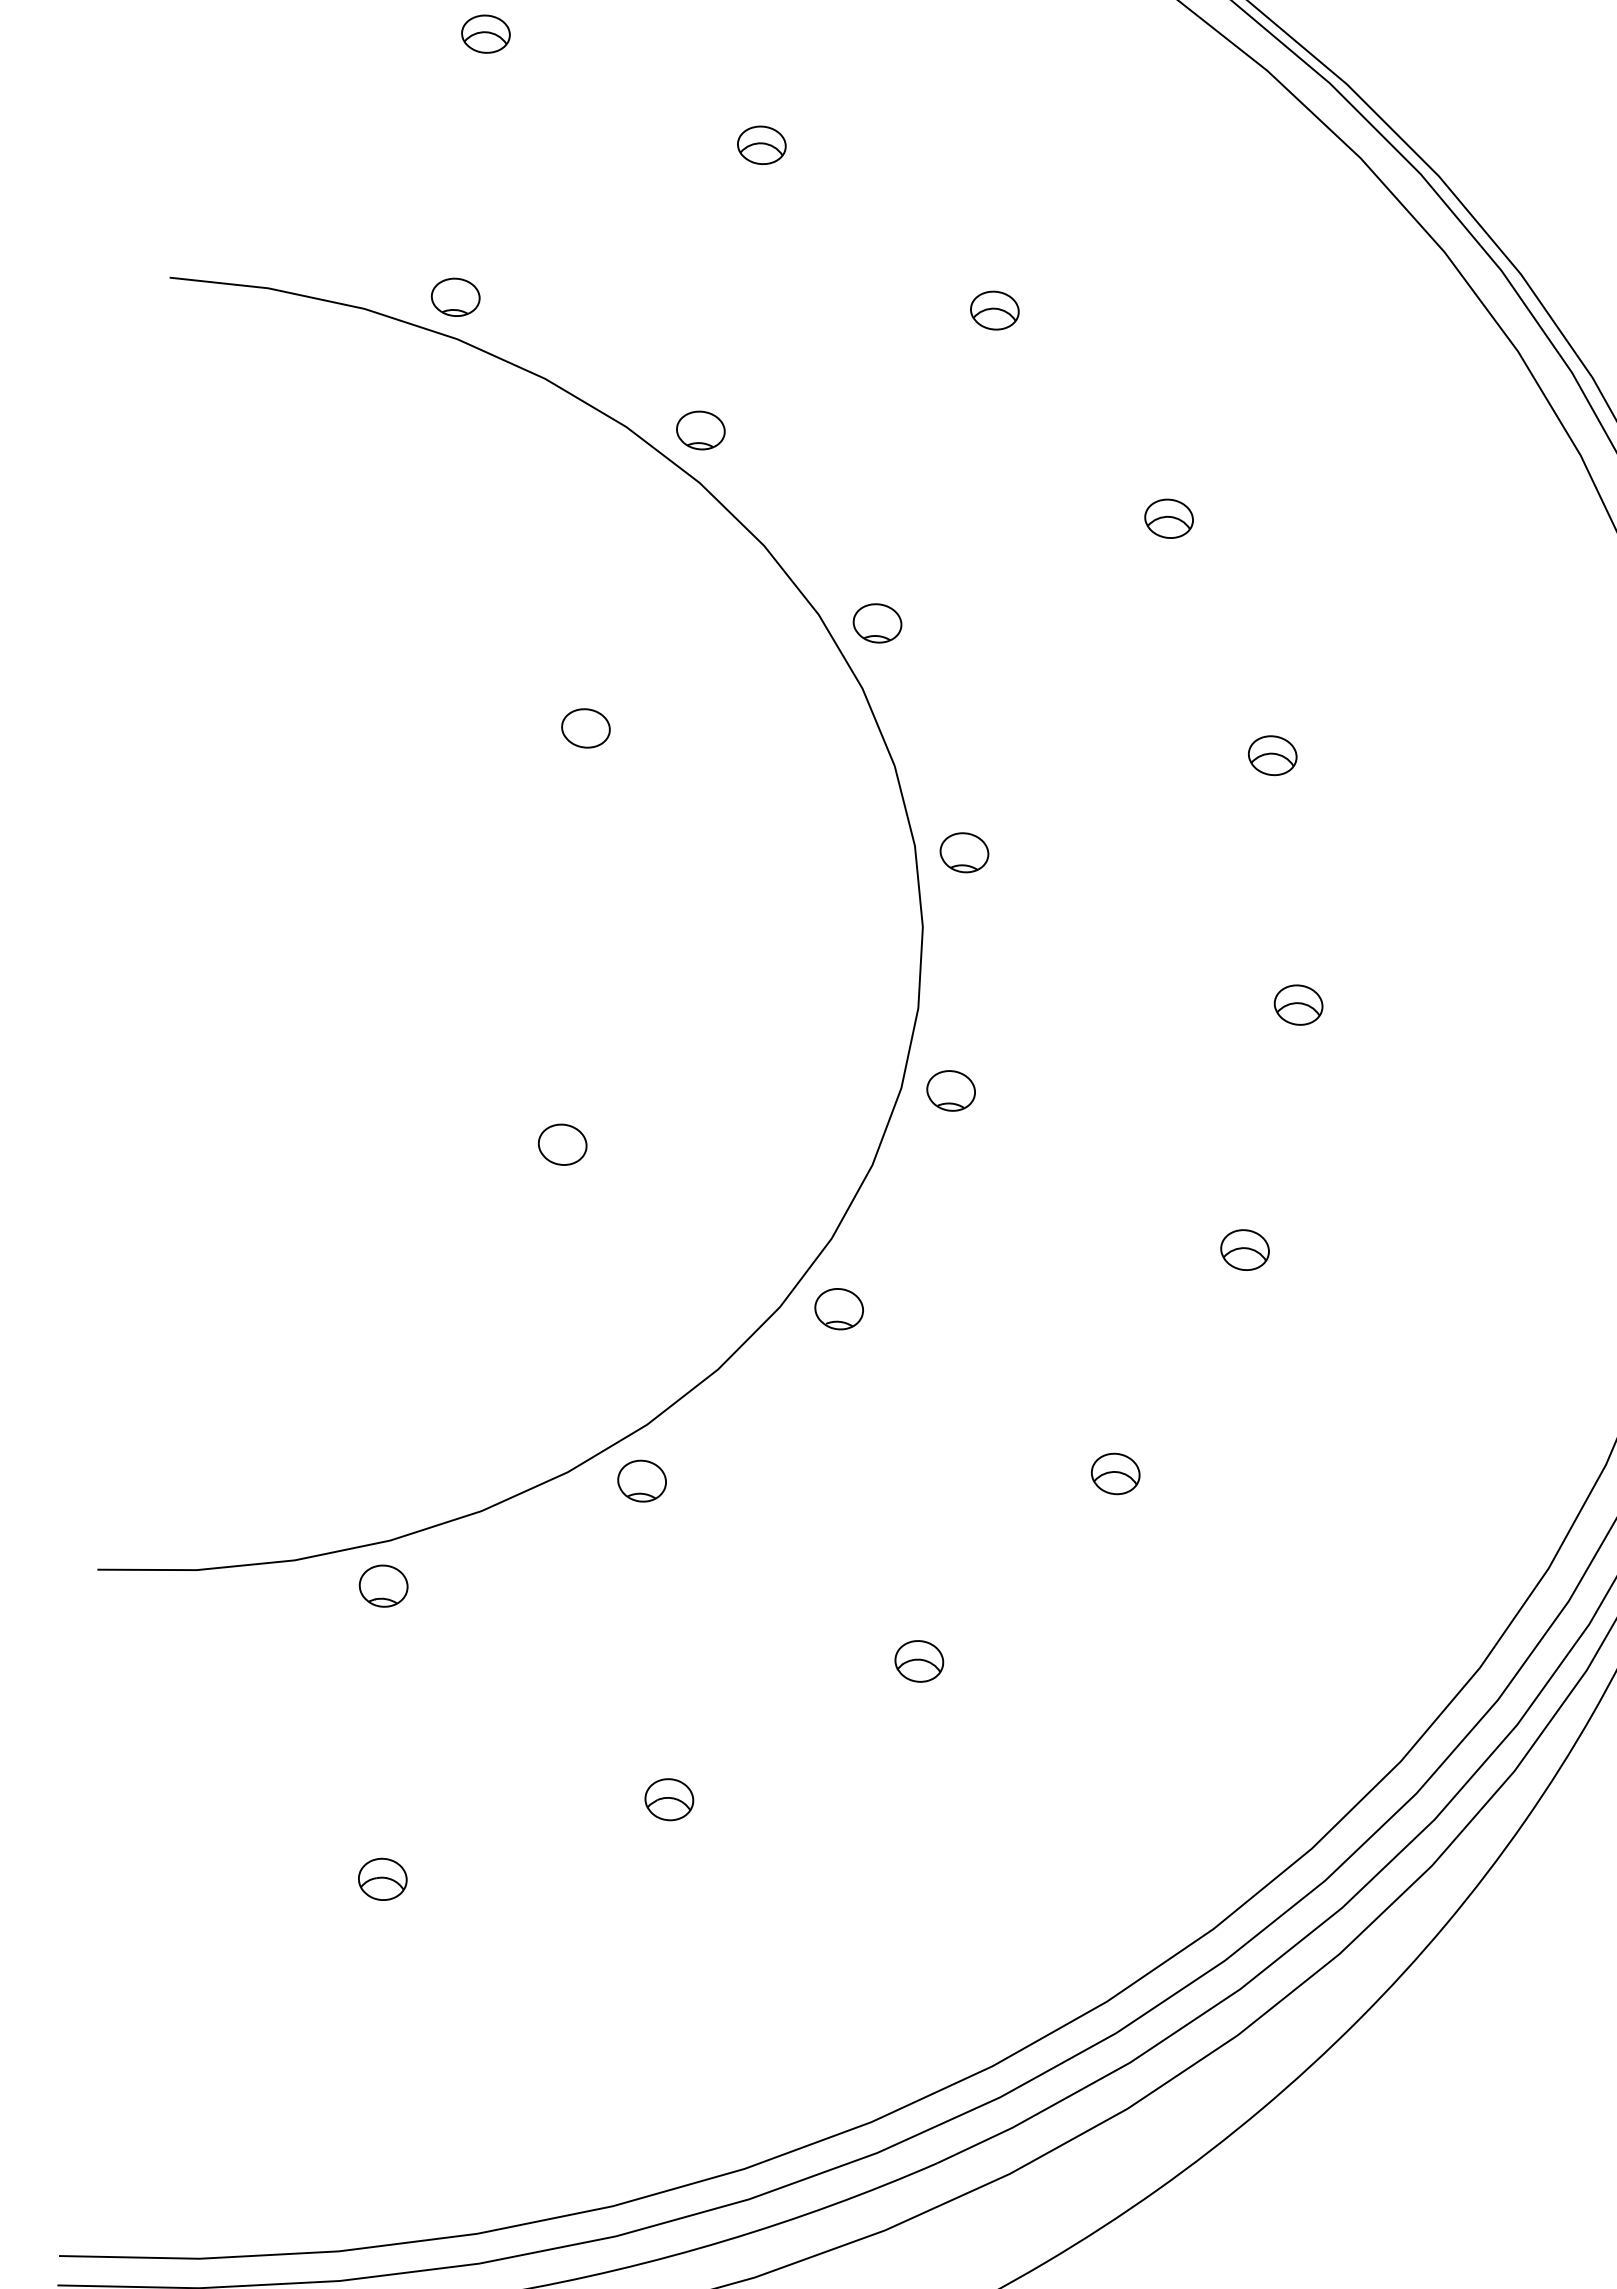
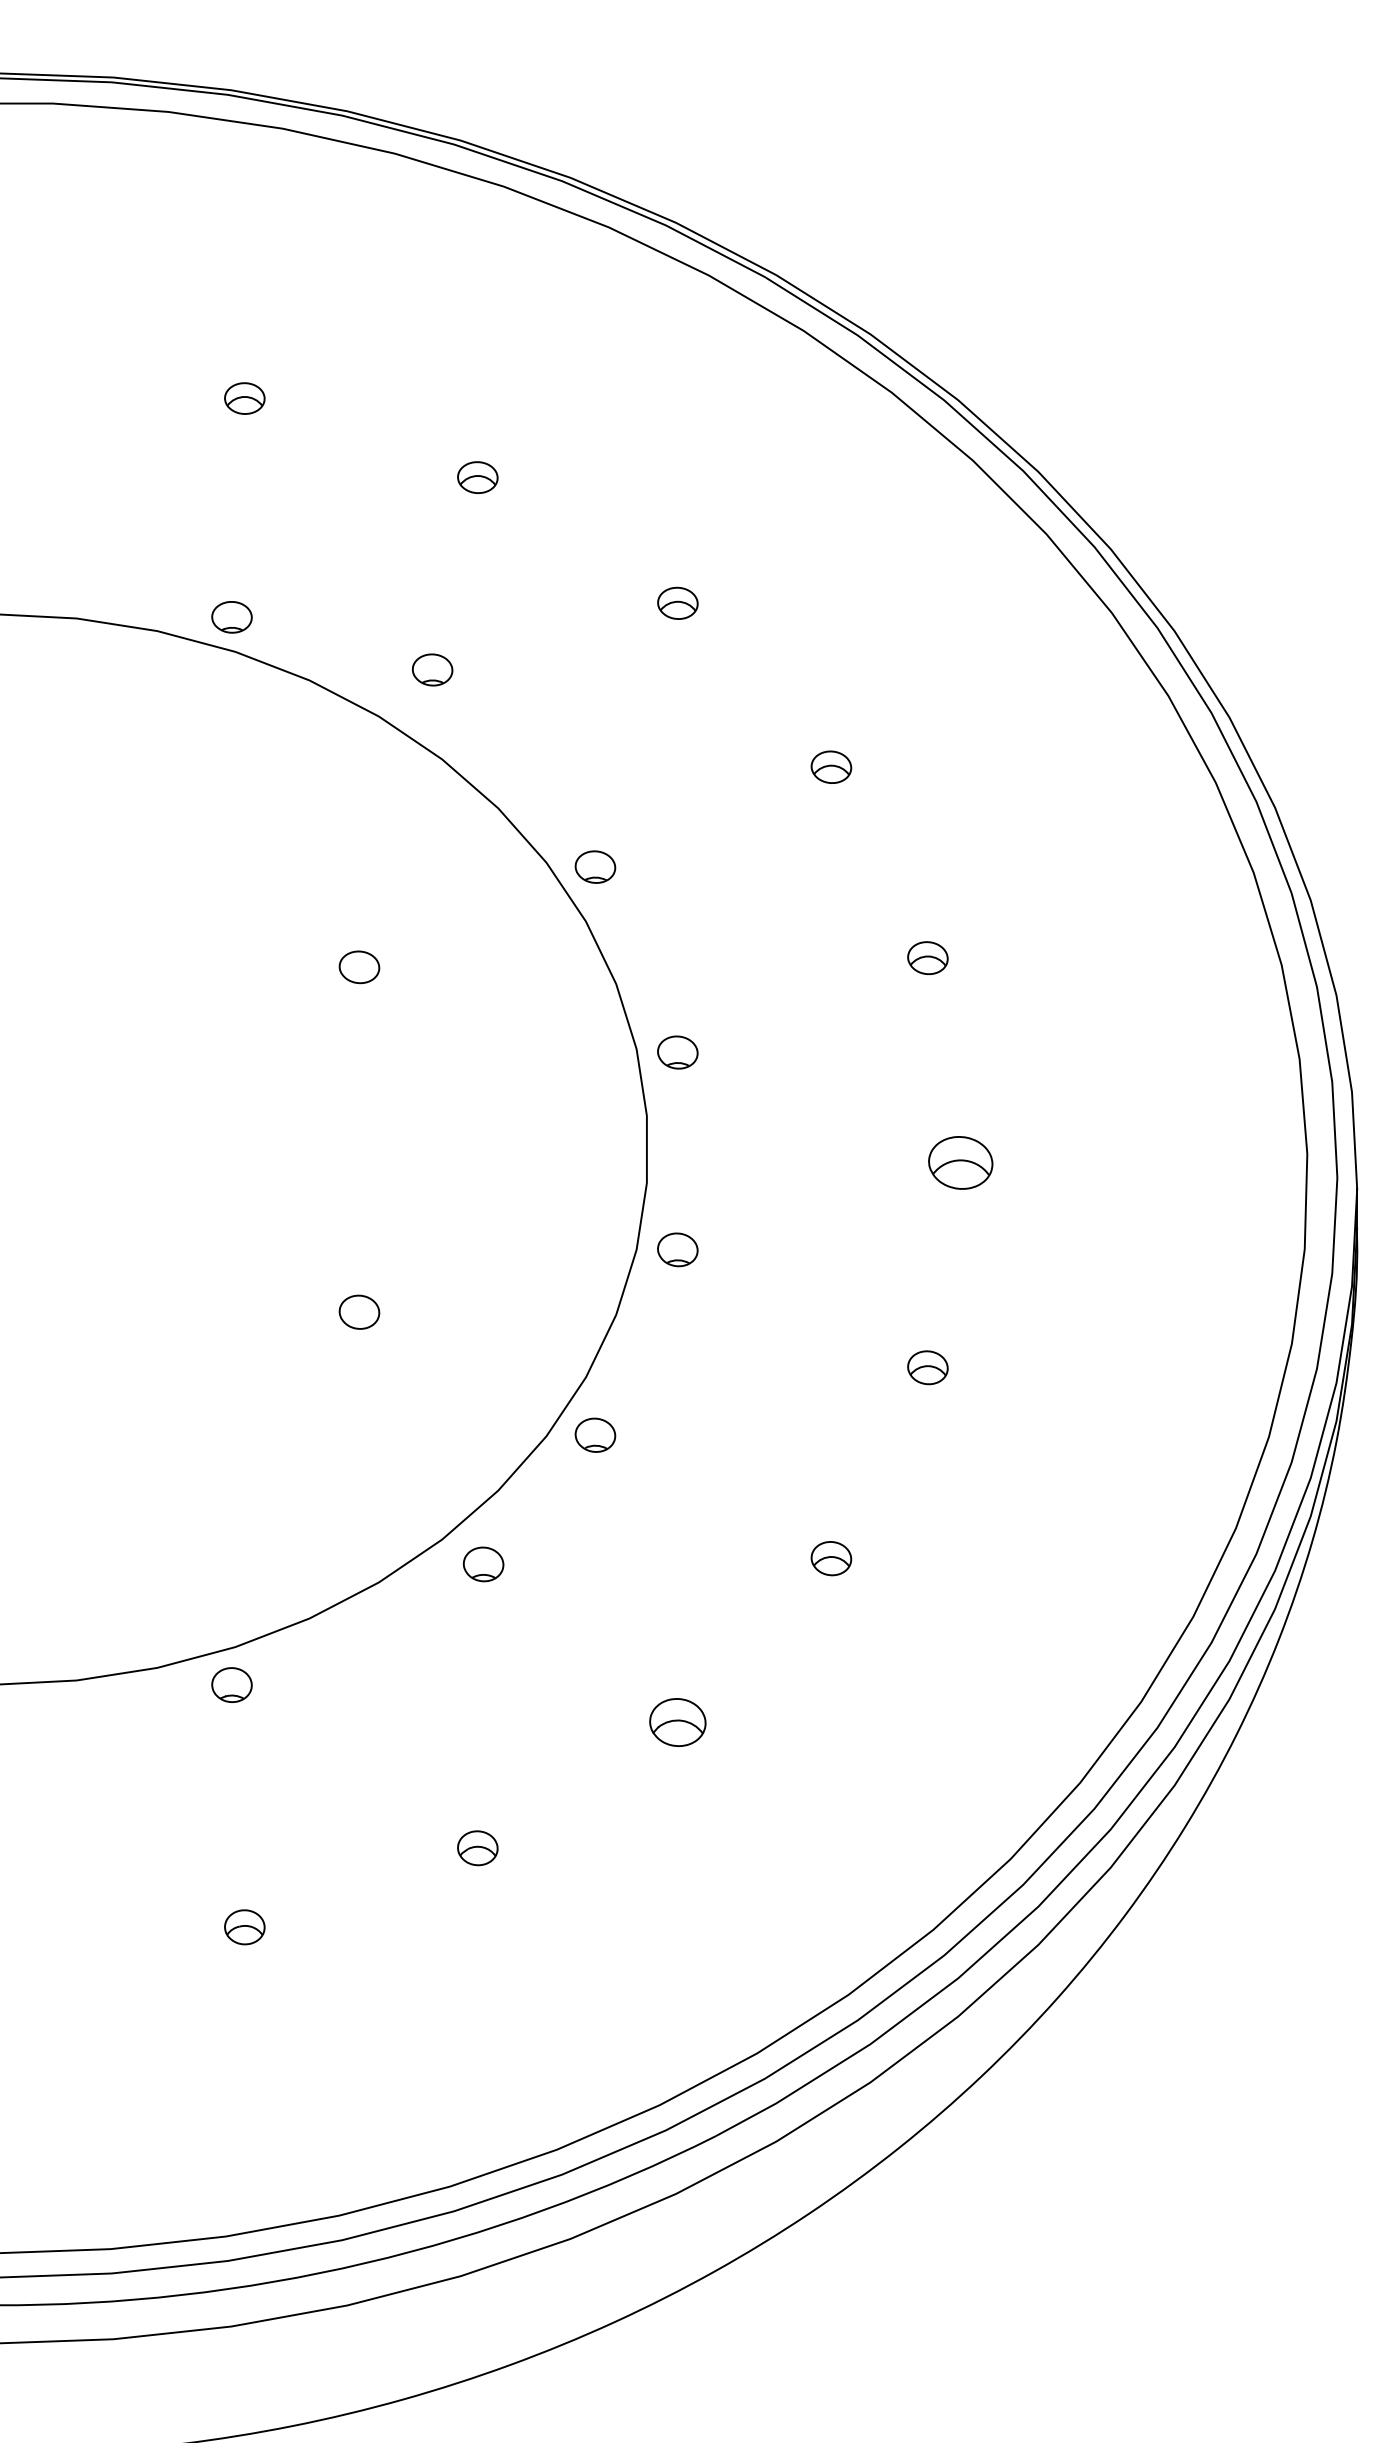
part: (700, 429) -> (432, 669), moved
part: (1298, 1004) -> (960, 1162), size x1.6
part: (641, 1481) -> (483, 1564), moved
part: (918, 1661) -> (677, 1722), size x1.4

